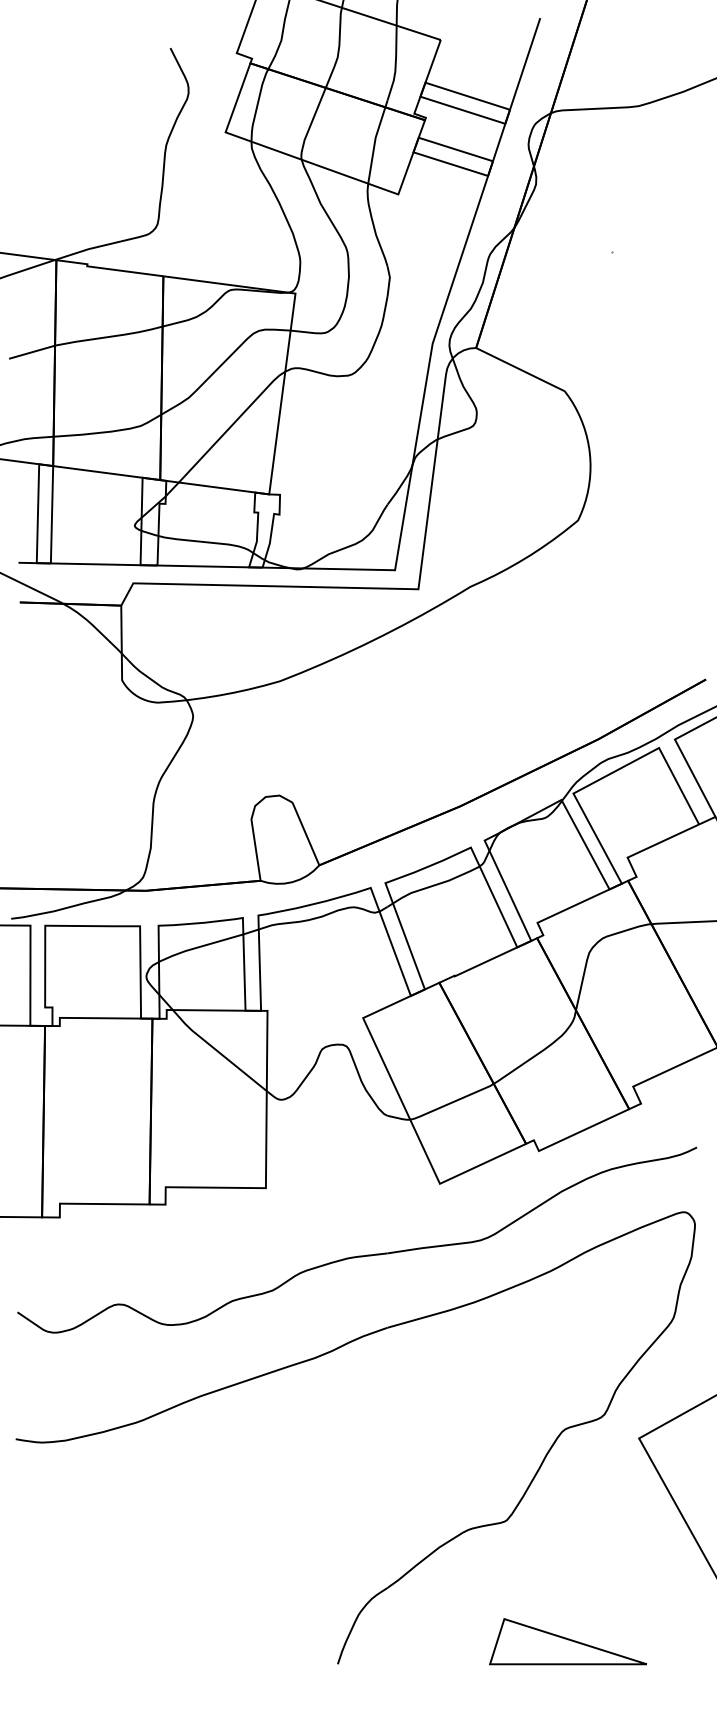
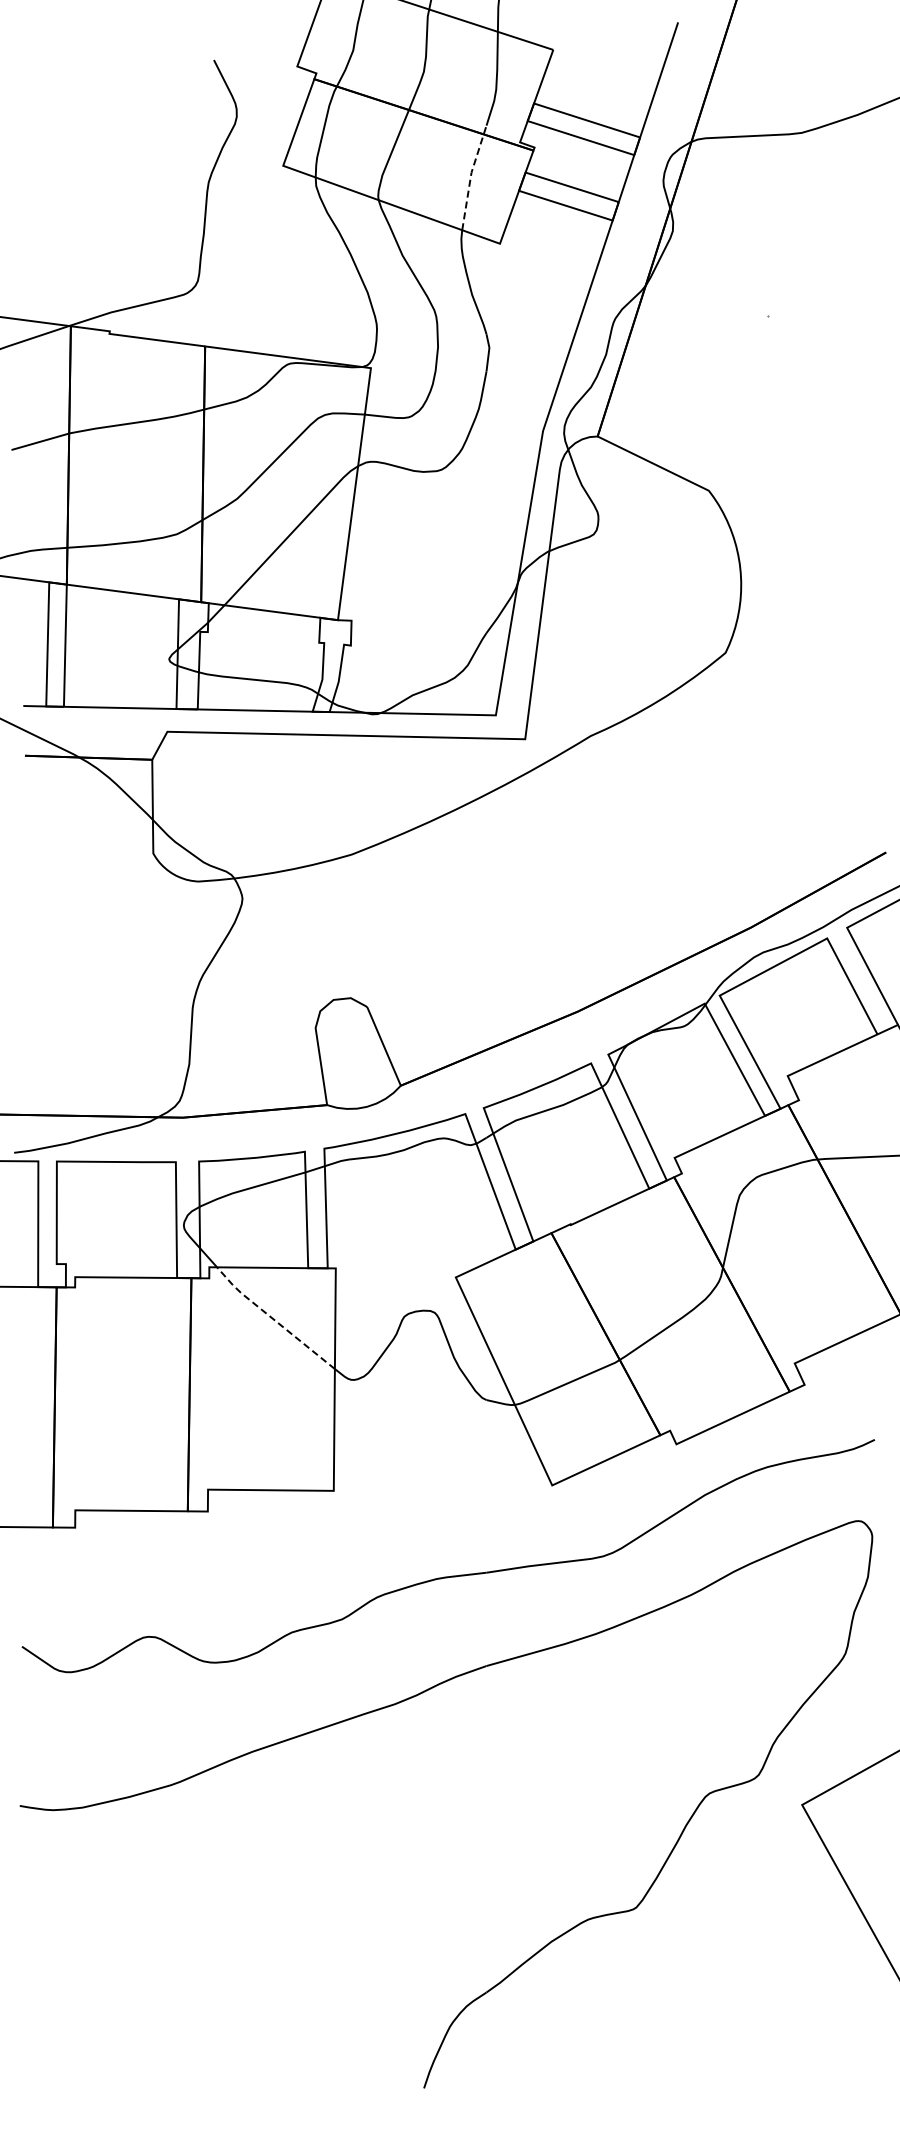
line: (374, 140) -> (470, 176), solid -> dashed
line: (217, 1050) -> (273, 1318), solid -> dashed
part: (568, 1641) -> (713, 2059), removed

